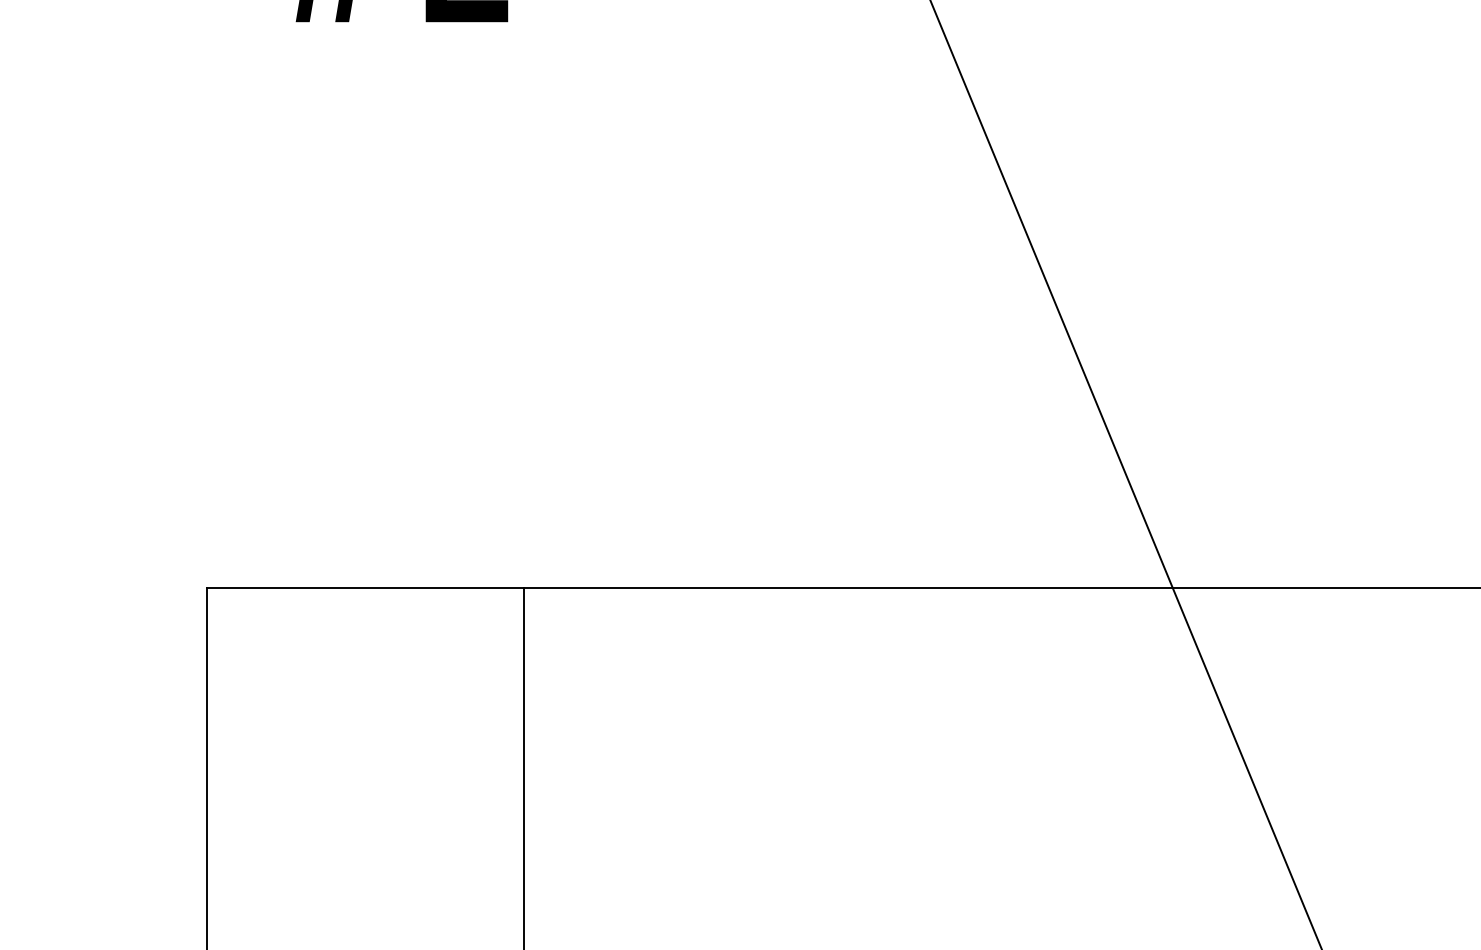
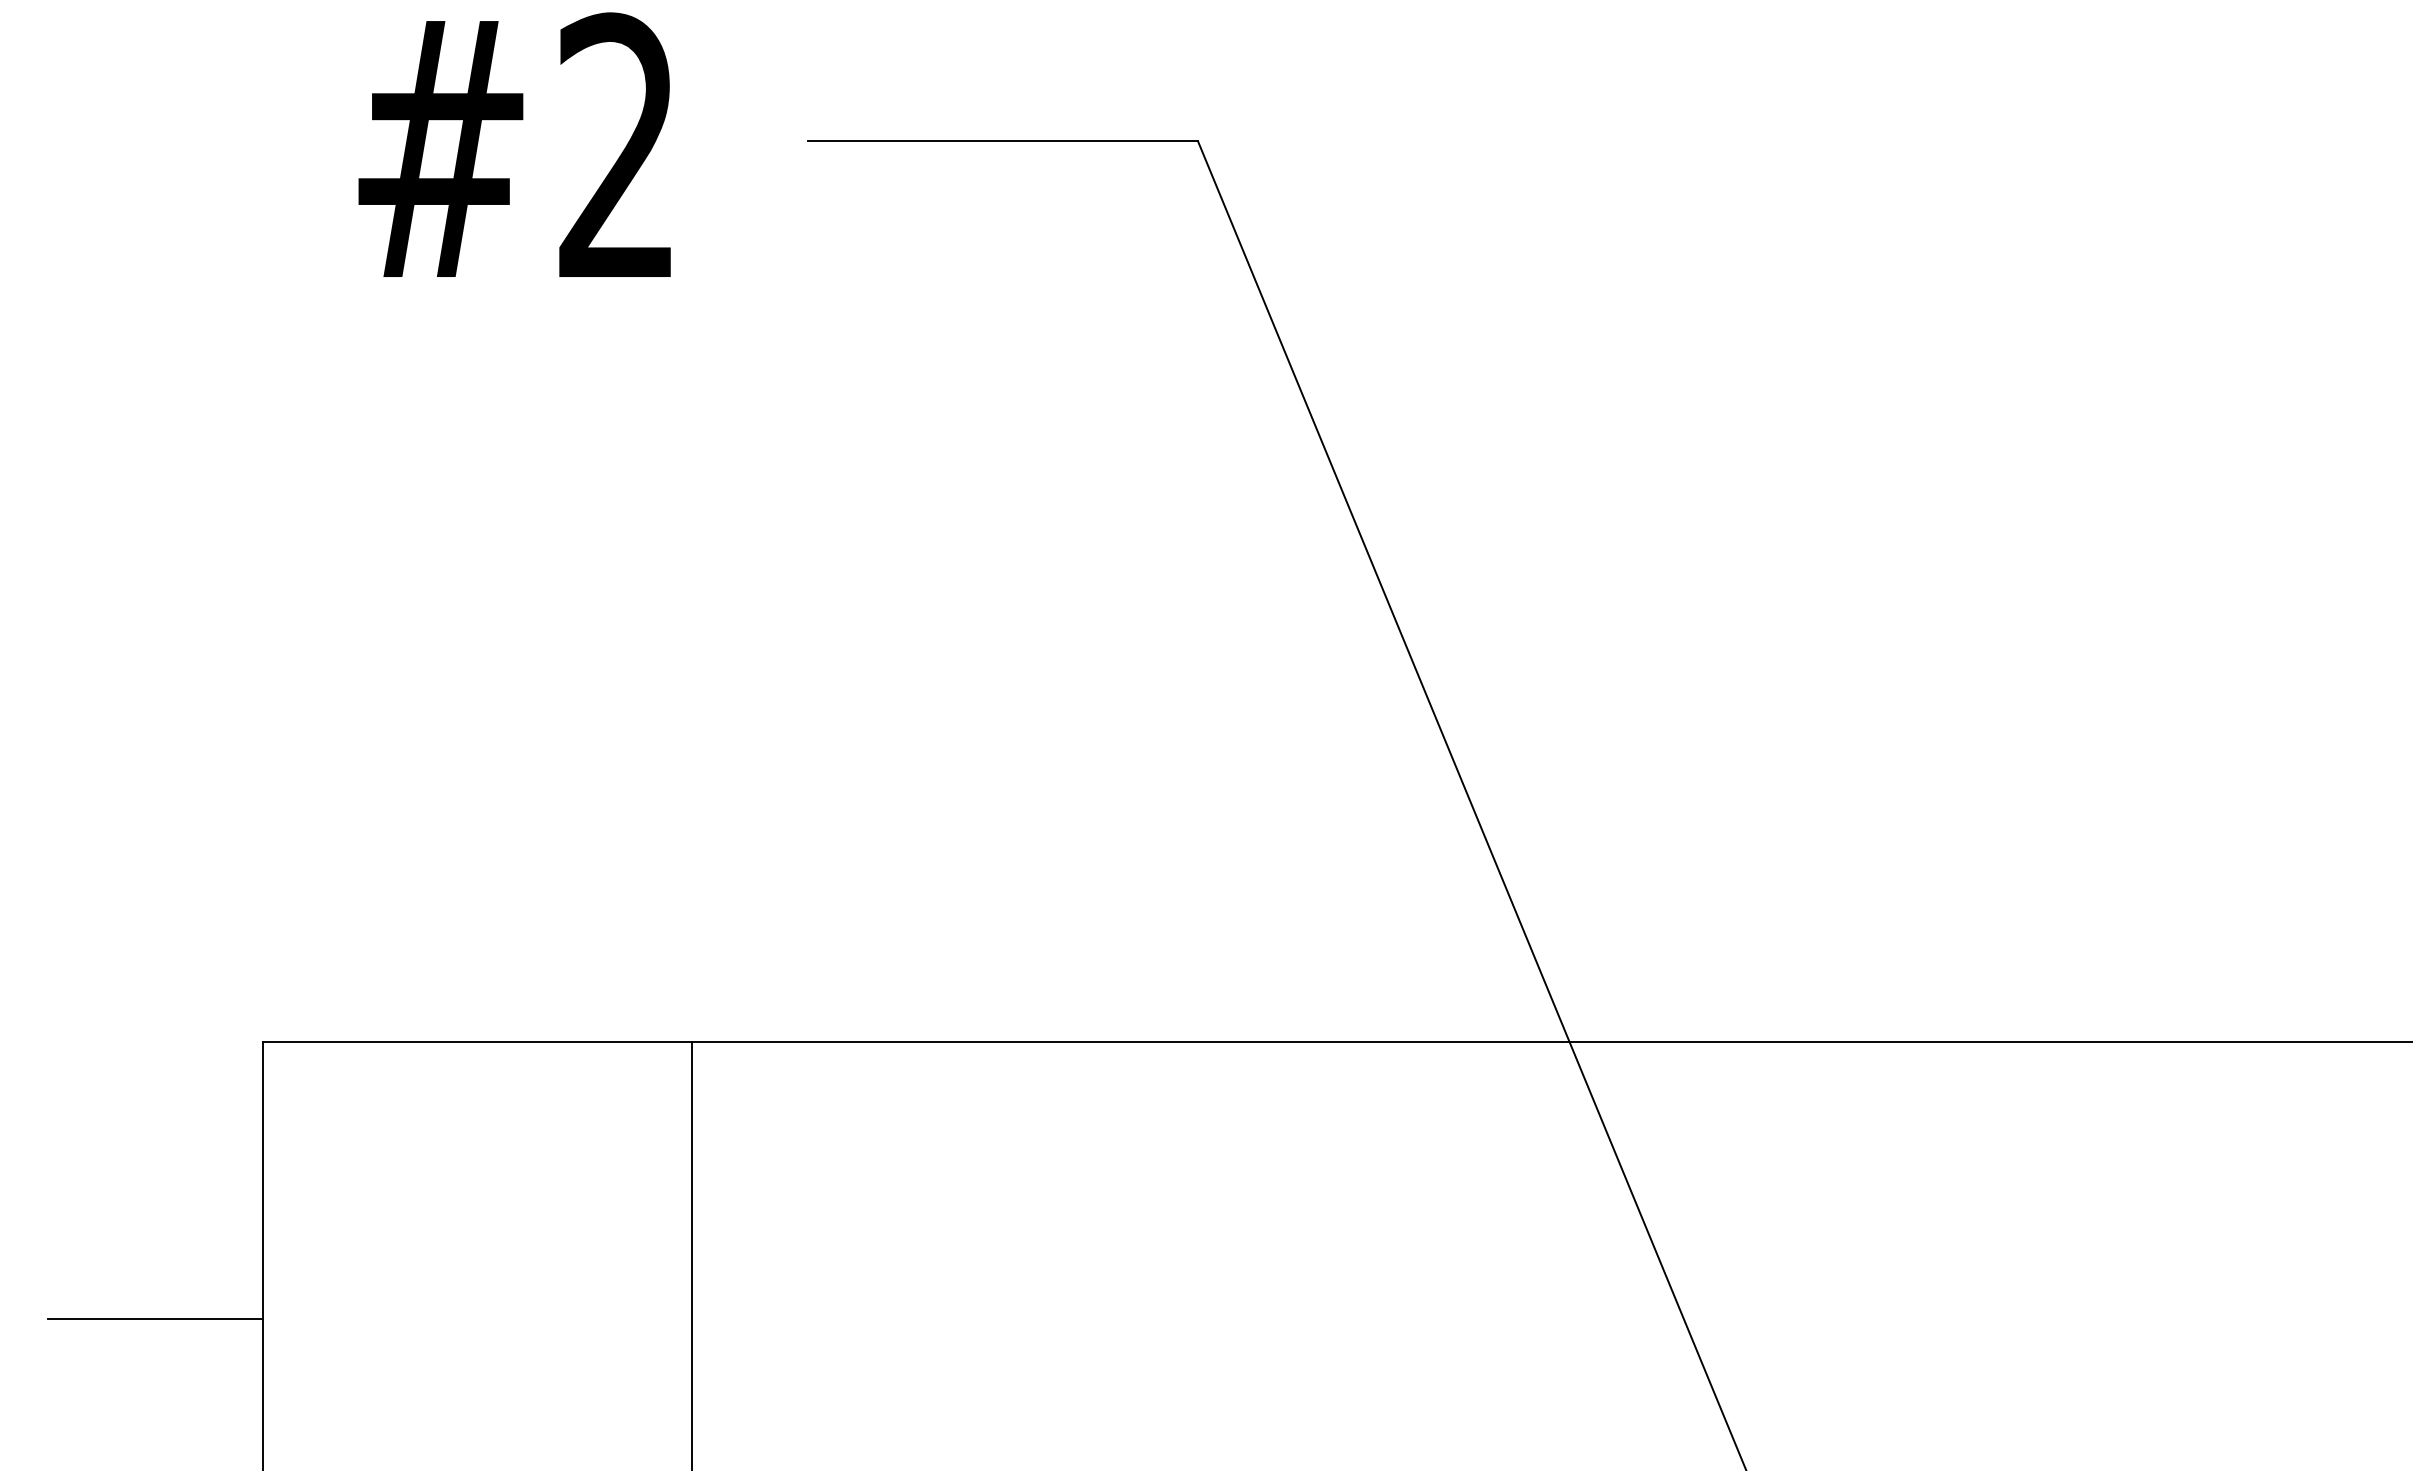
line: (127, 792) -> (155, 1319), added

